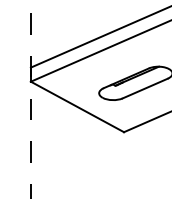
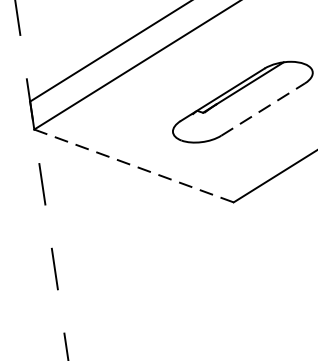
line: (145, 88) -> (263, 109), solid -> dashed
line: (77, 106) -> (133, 165), solid -> dashed

